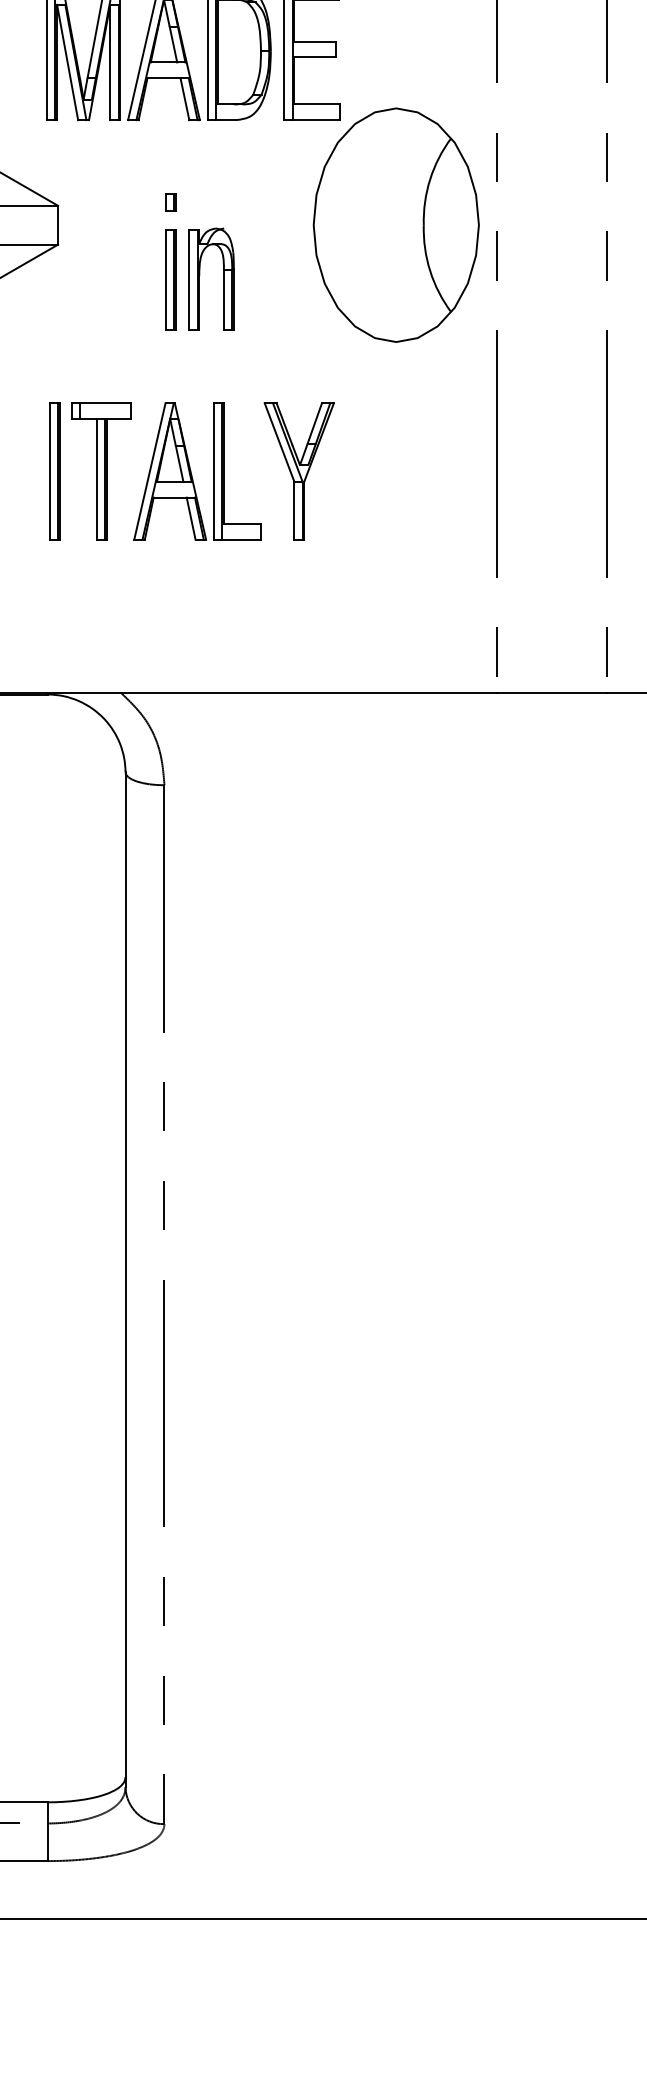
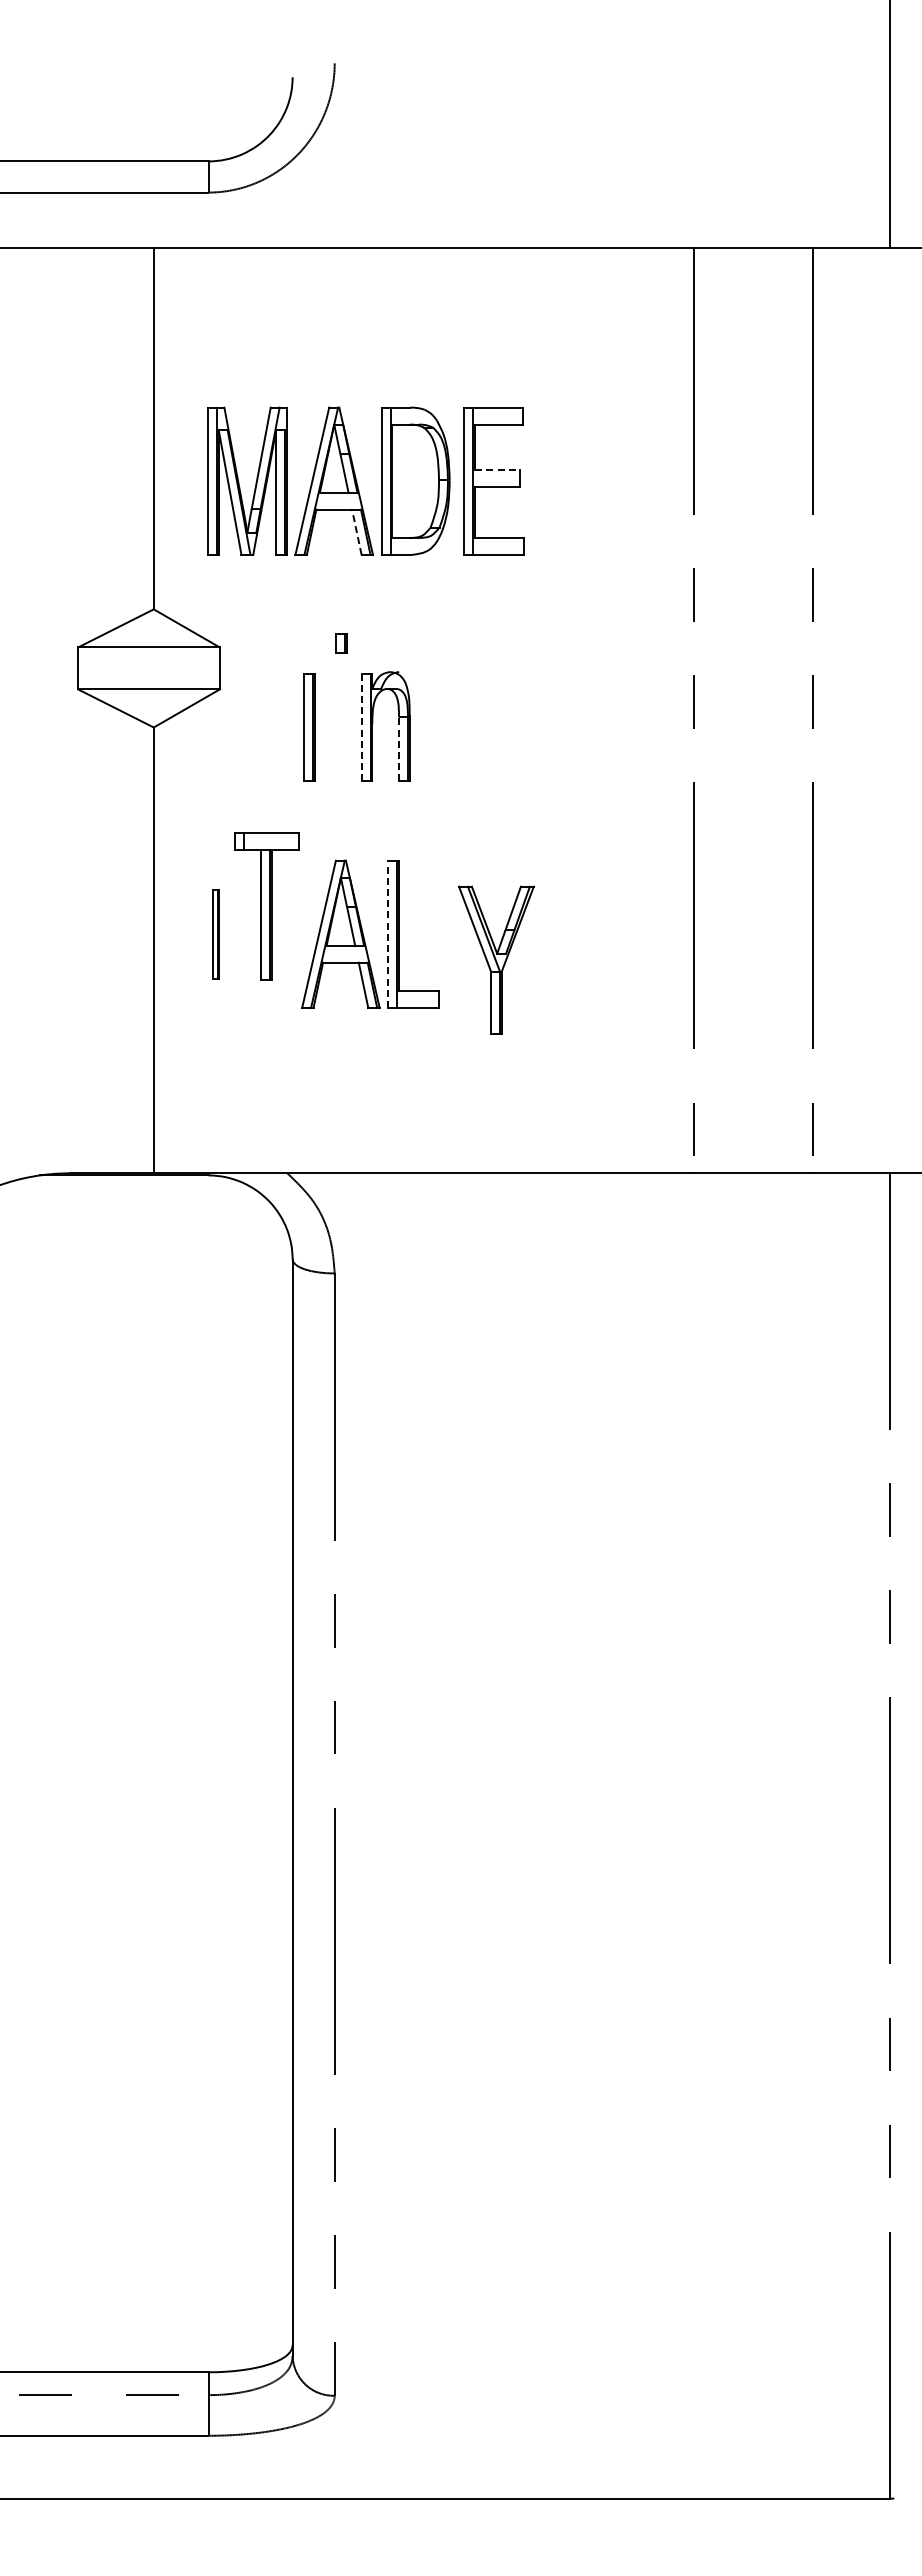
line: (315, 41) -> (497, 469), solid -> dashed
line: (184, 98) -> (356, 531), solid -> dashed
part: (396, 225) -> (585, 668), removed
part: (170, 279) -> (309, 727), moved
line: (189, 279) -> (361, 727), solid -> dashed
line: (223, 299) -> (398, 748), solid -> dashed
part: (299, 470) -> (496, 959), moved
part: (54, 471) -> (215, 934), size x0.6
part: (101, 471) -> (266, 906), moved
line: (214, 471) -> (388, 934), solid -> dashed

